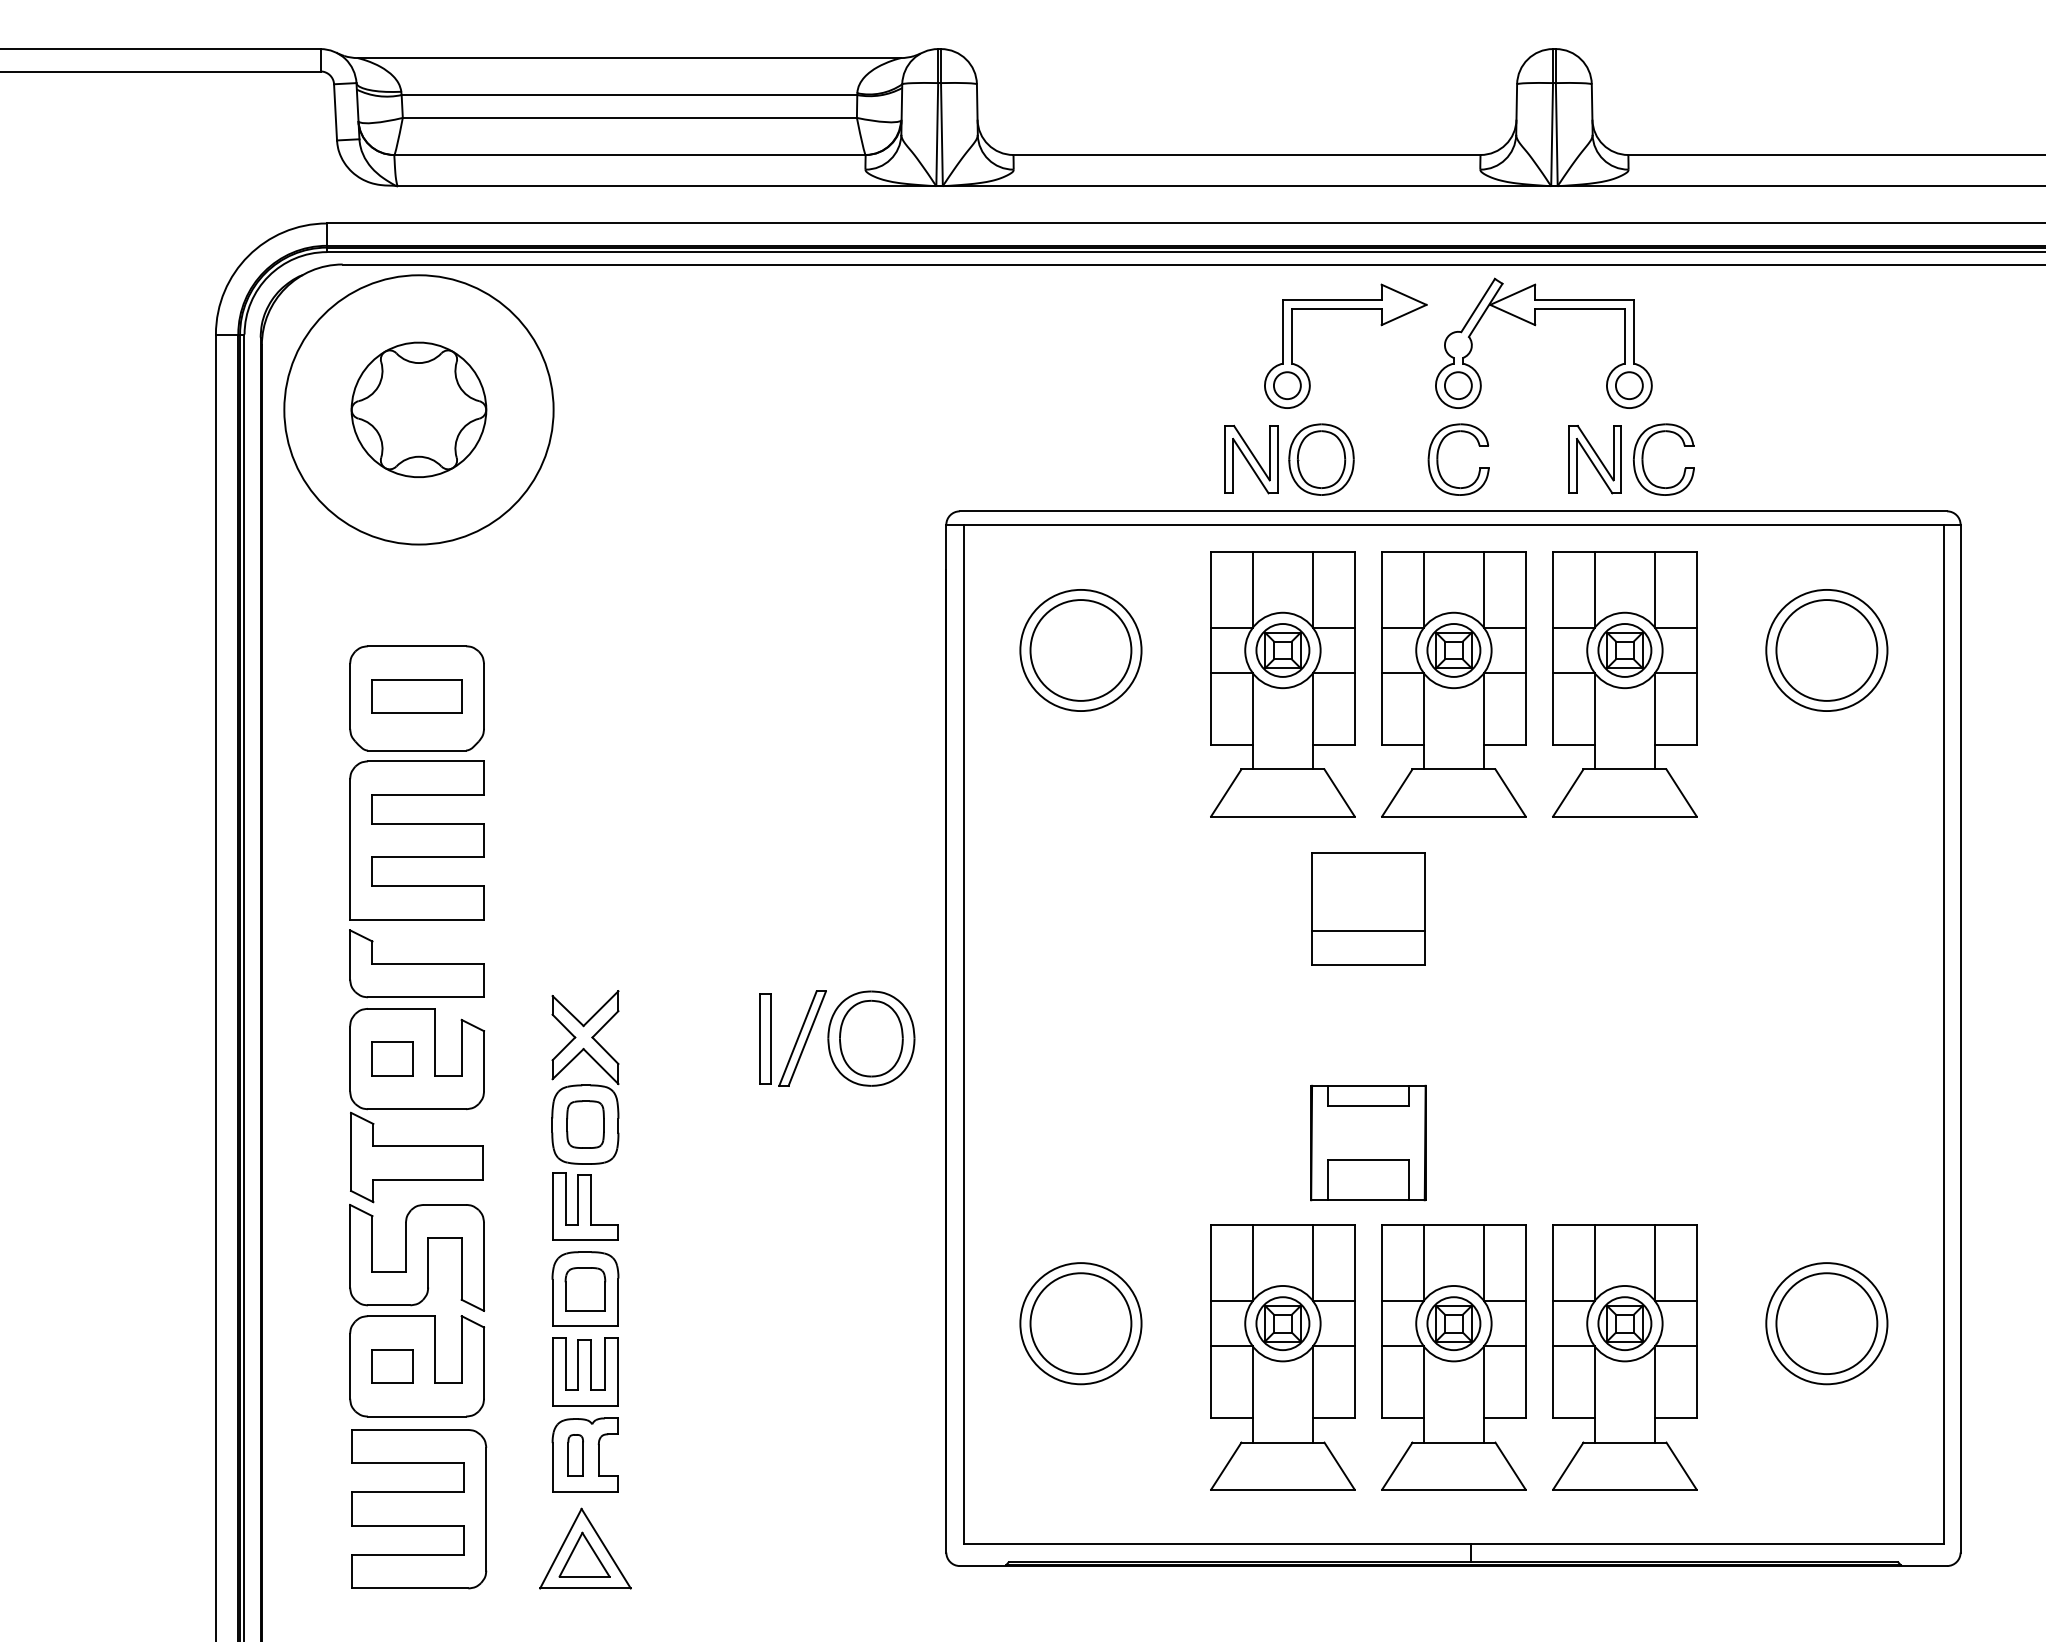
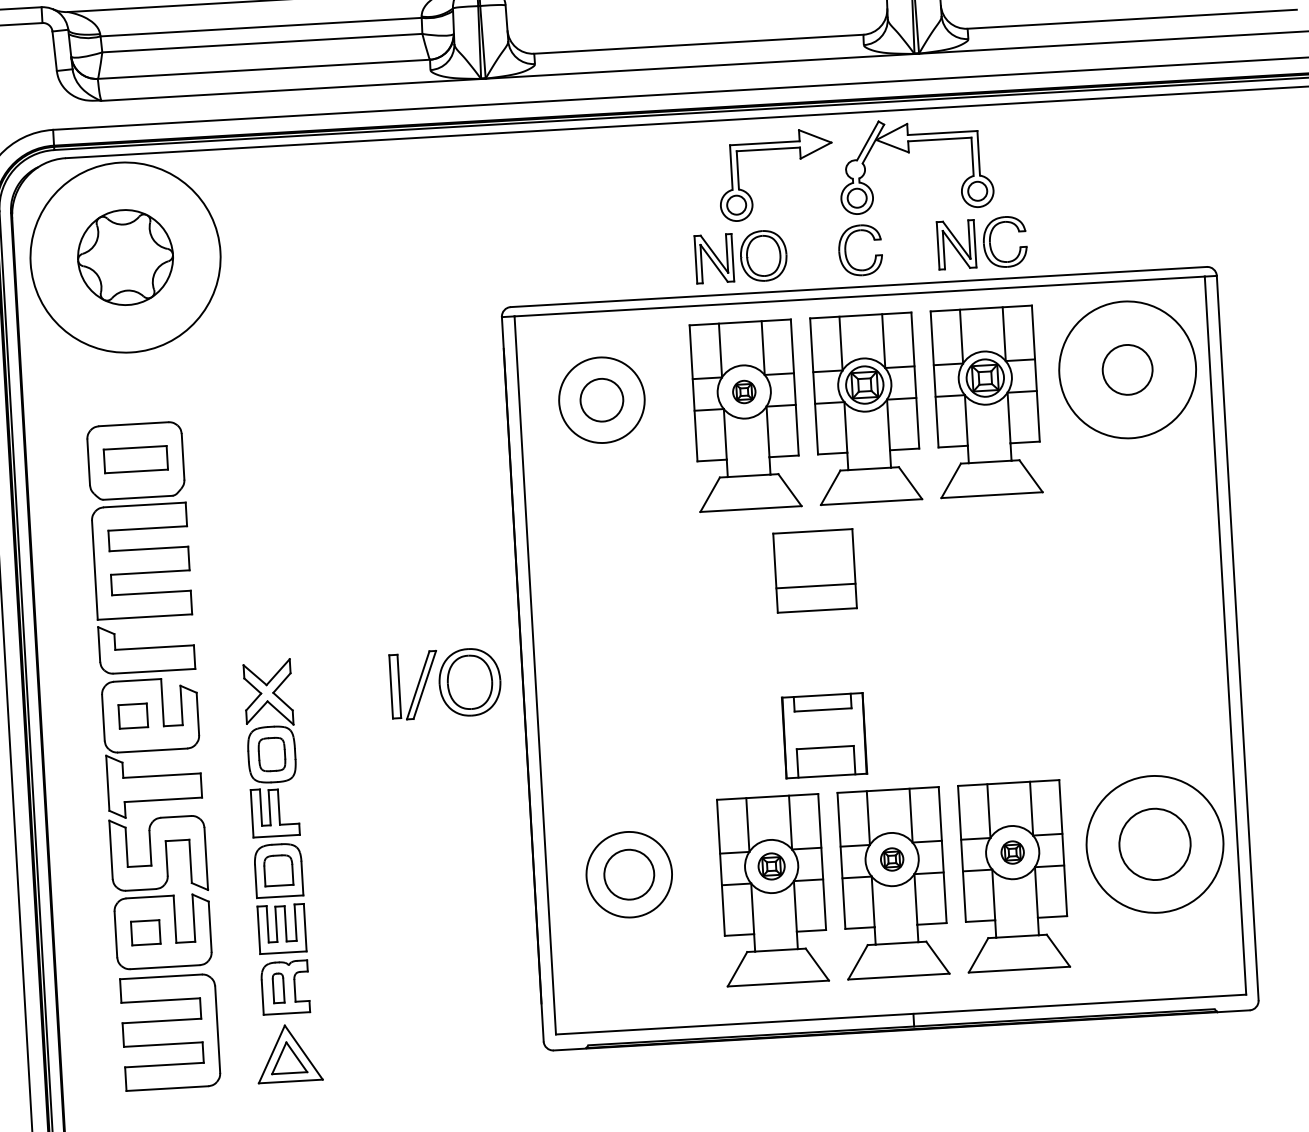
circle: (1080, 650) -> (601, 400), size x0.6
part: (1282, 650) -> (743, 392), size x0.6
circle: (1826, 650) -> (1127, 369), size x0.7
circle: (1826, 650) -> (1127, 369), size x1.6
circle: (1080, 1323) -> (628, 874), size x0.7
part: (1282, 1323) -> (771, 866), size x0.7
part: (1453, 1323) -> (891, 859), size x0.6
part: (1624, 1323) -> (1012, 852), size x0.6
circle: (1826, 1323) -> (1154, 844), size x1.6

